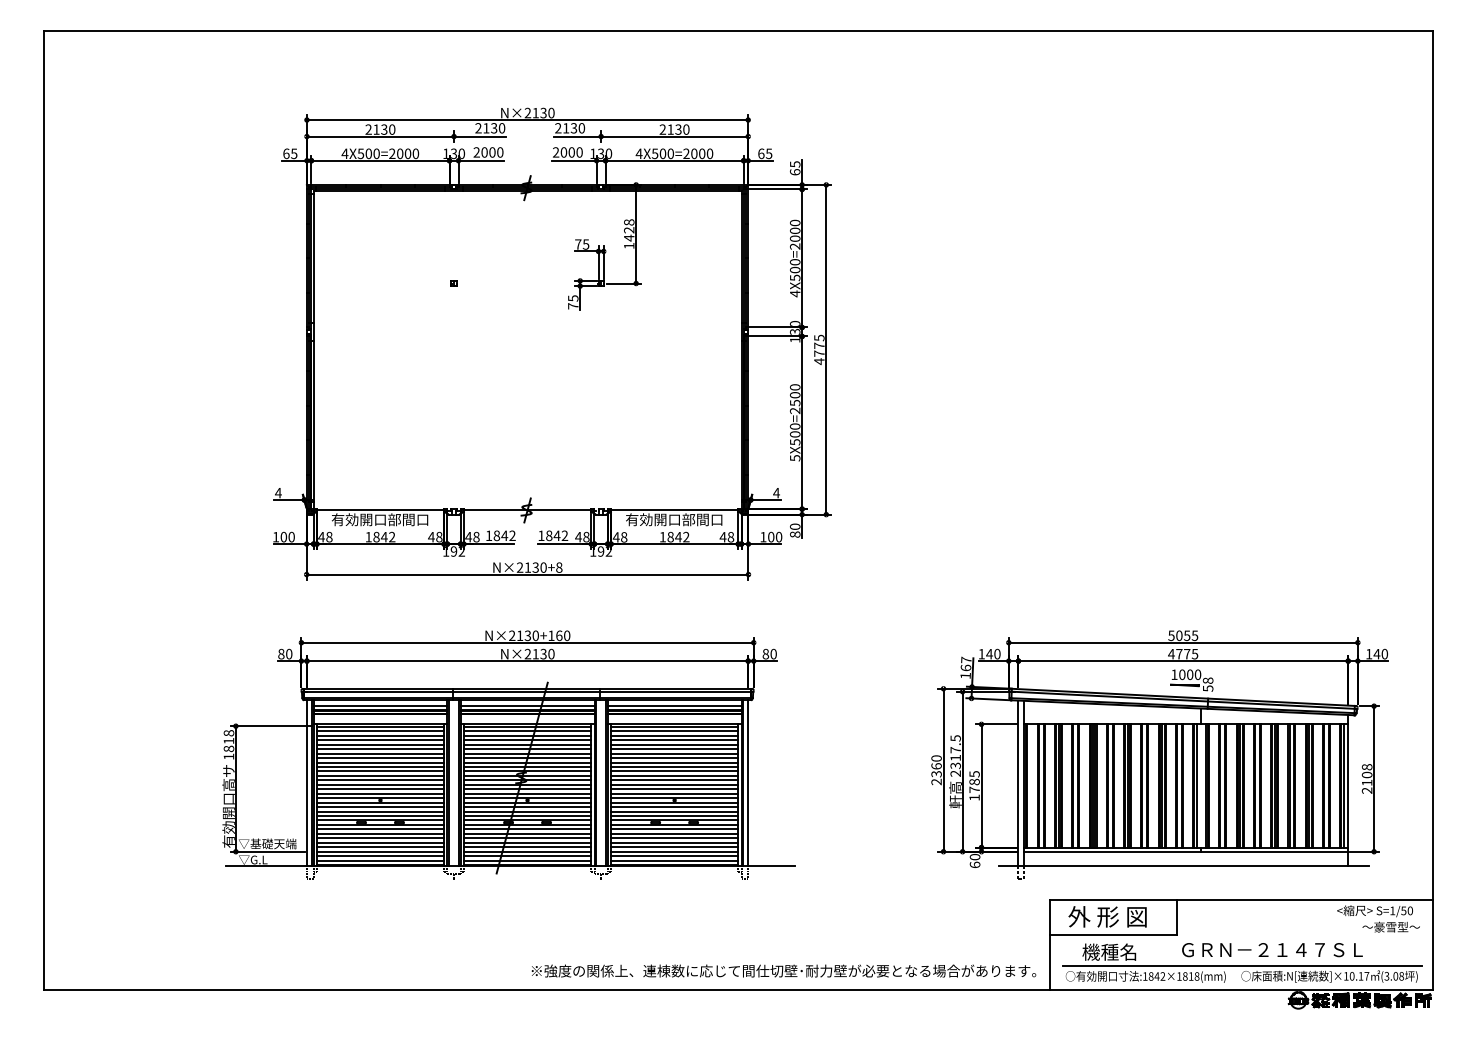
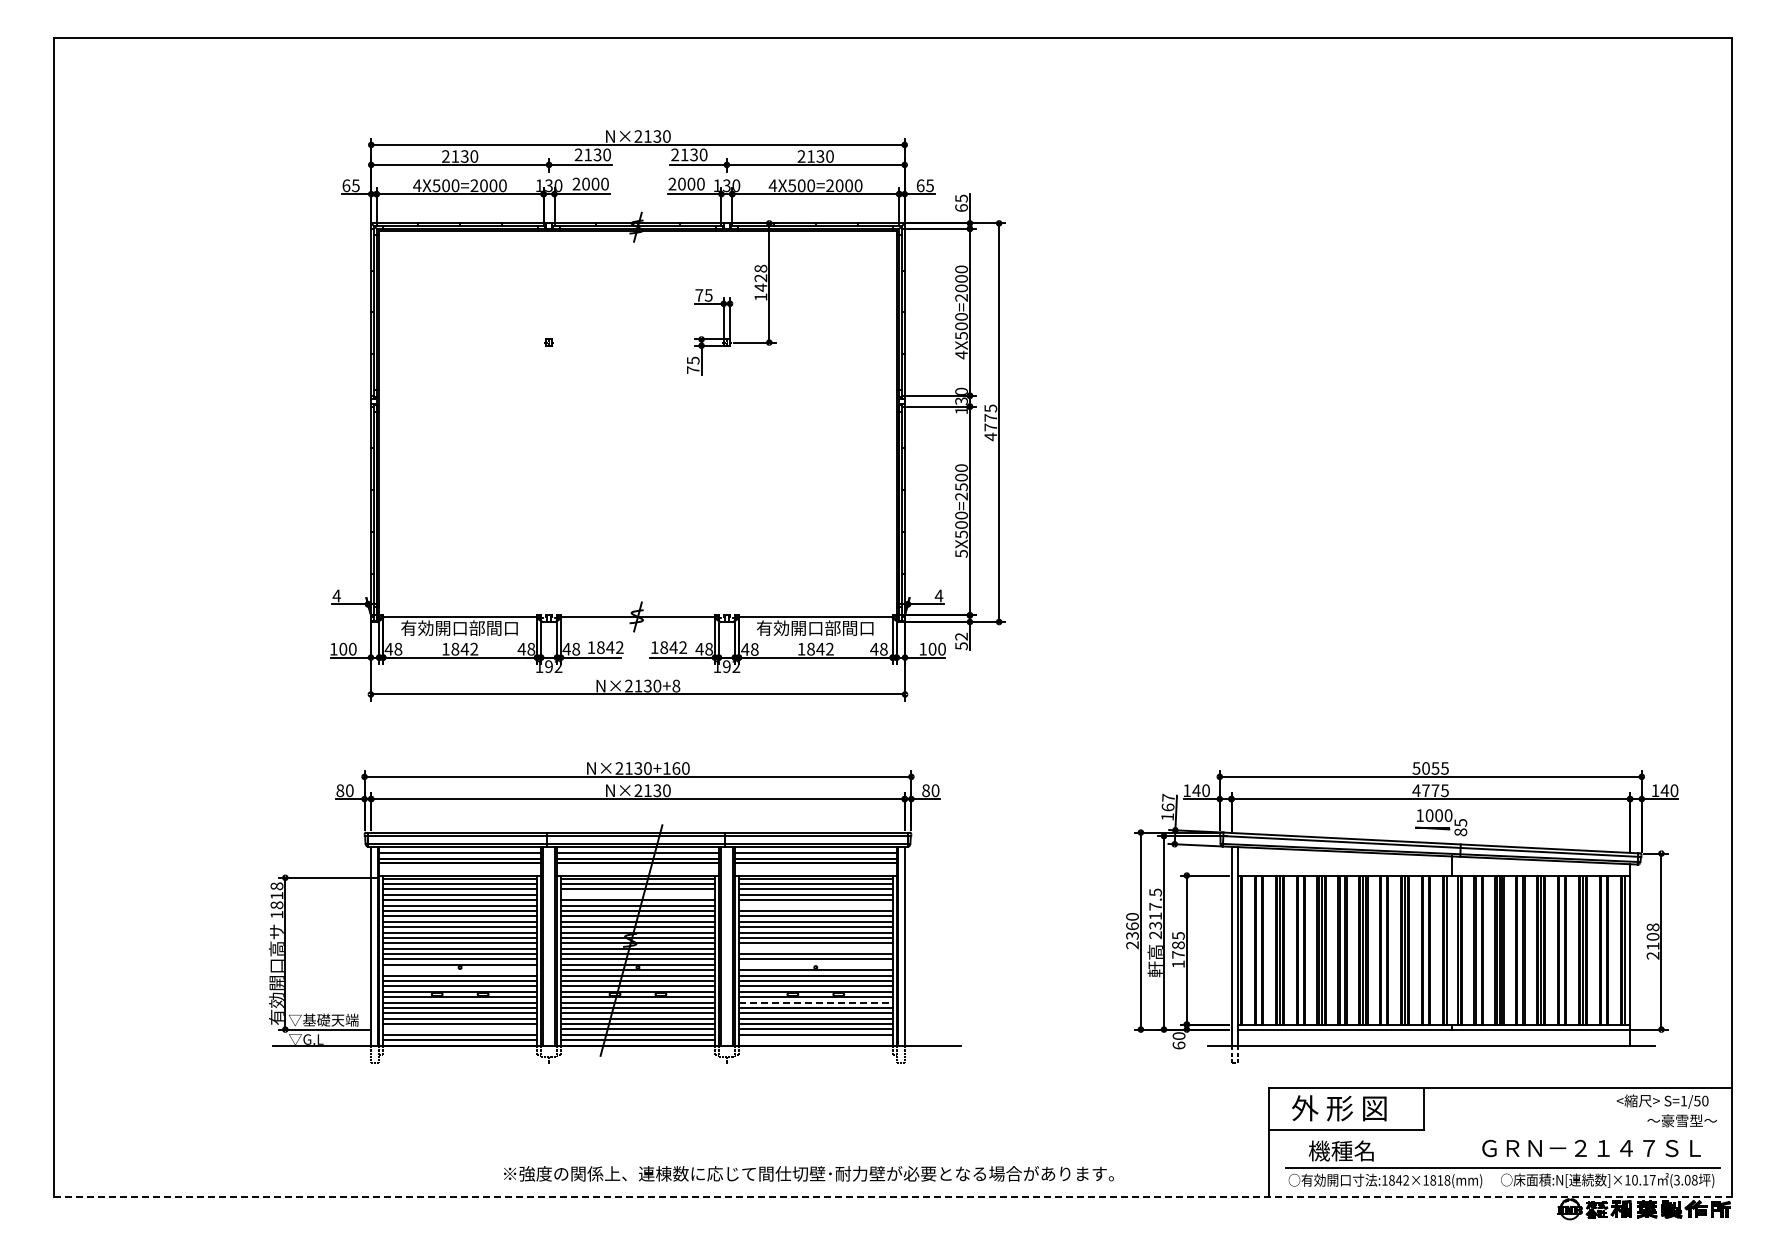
text: (795, 530) -> (961, 641), 80 -> 52
text: (1207, 684) -> (1460, 827), 58 -> 85
line: (527, 740) -> (637, 894), removed
line: (674, 749) -> (815, 905), removed
line: (674, 784) -> (815, 948), removed
line: (674, 797) -> (815, 964), removed
line: (380, 802) -> (460, 970), removed
line: (674, 829) -> (815, 1002), solid -> dashed
line: (380, 851) -> (460, 1029), removed
line: (674, 860) -> (815, 1040), removed
text: (1272, 950) -> (1591, 1148), moved
text: (783, 970) -> (808, 1173), moved
line: (738, 989) -> (893, 1196), solid -> dashed

